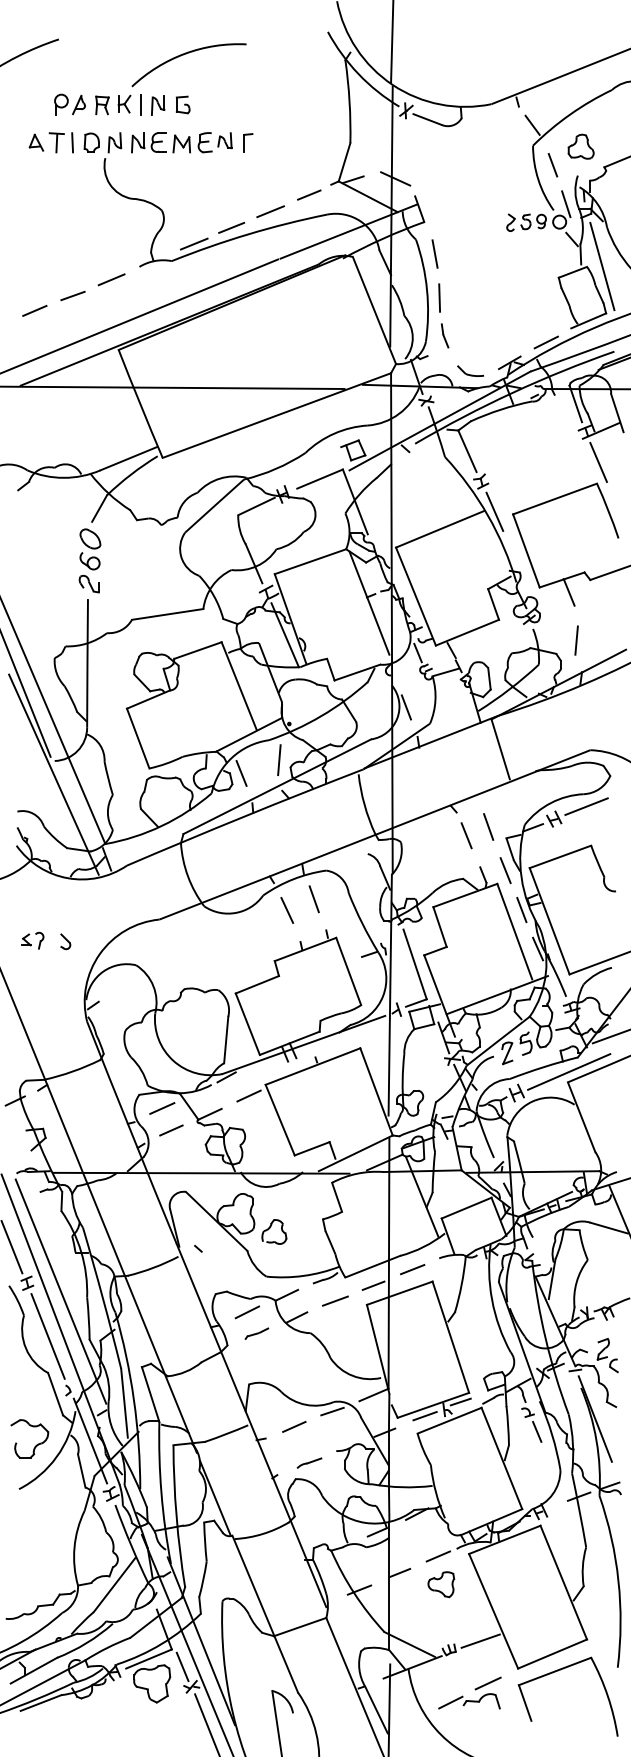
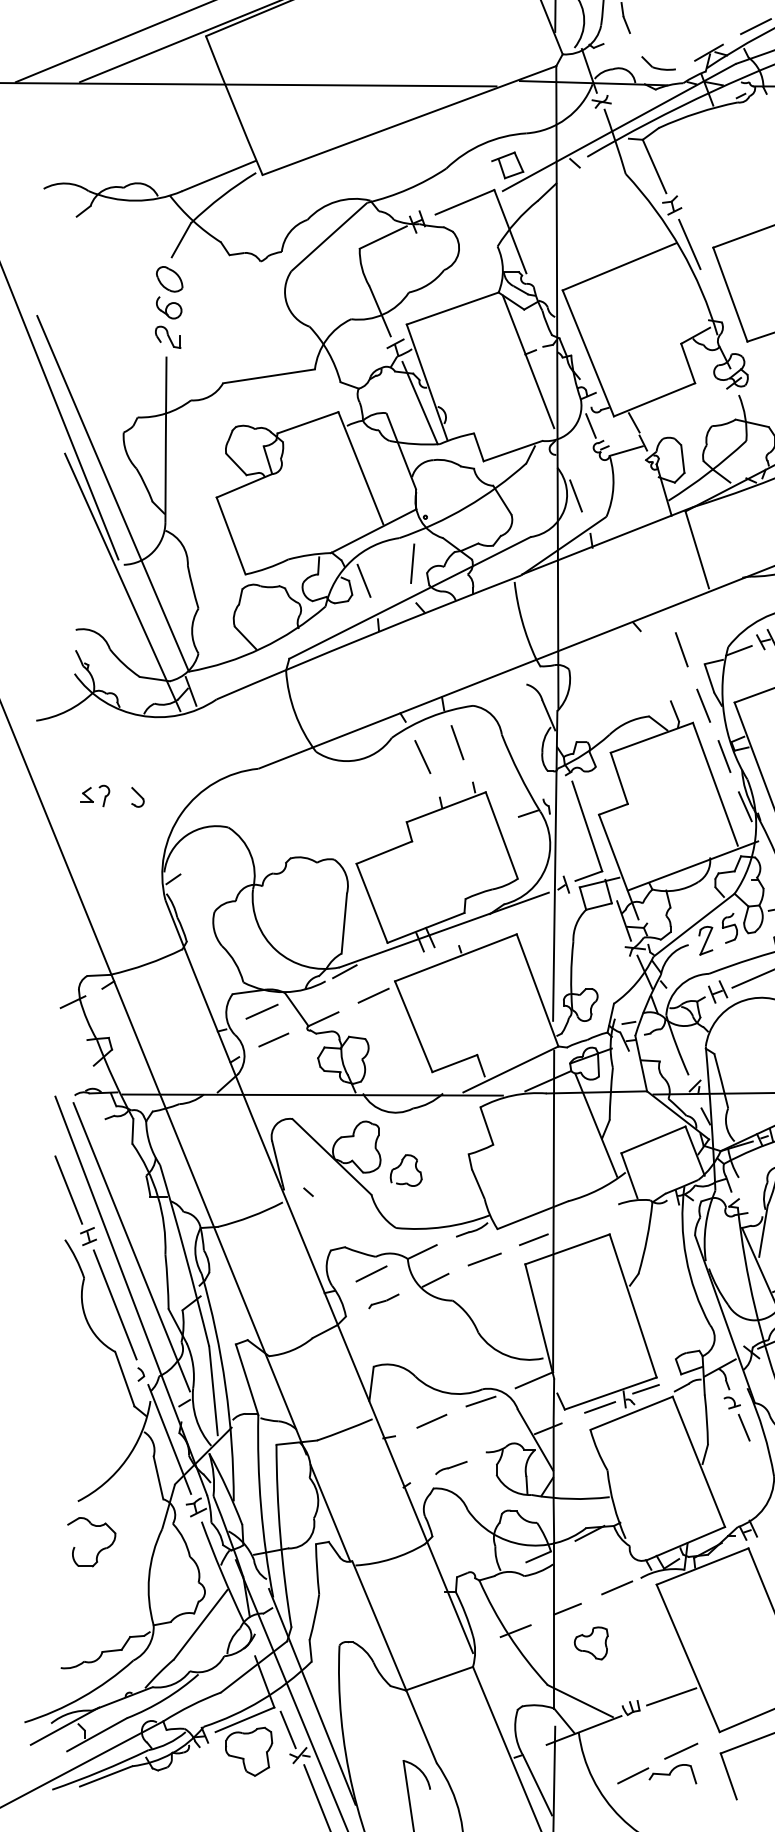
line: (466, 835) -> (653, 660), removed
line: (412, 1269) -> (583, 1218), removed
part: (36, 1444) -> (100, 1549), moved
part: (441, 1584) -> (591, 1643), moved

